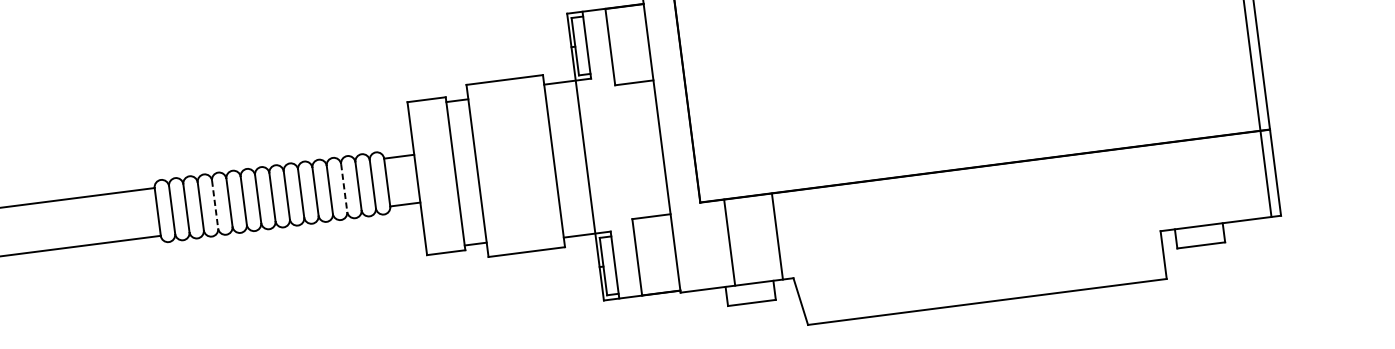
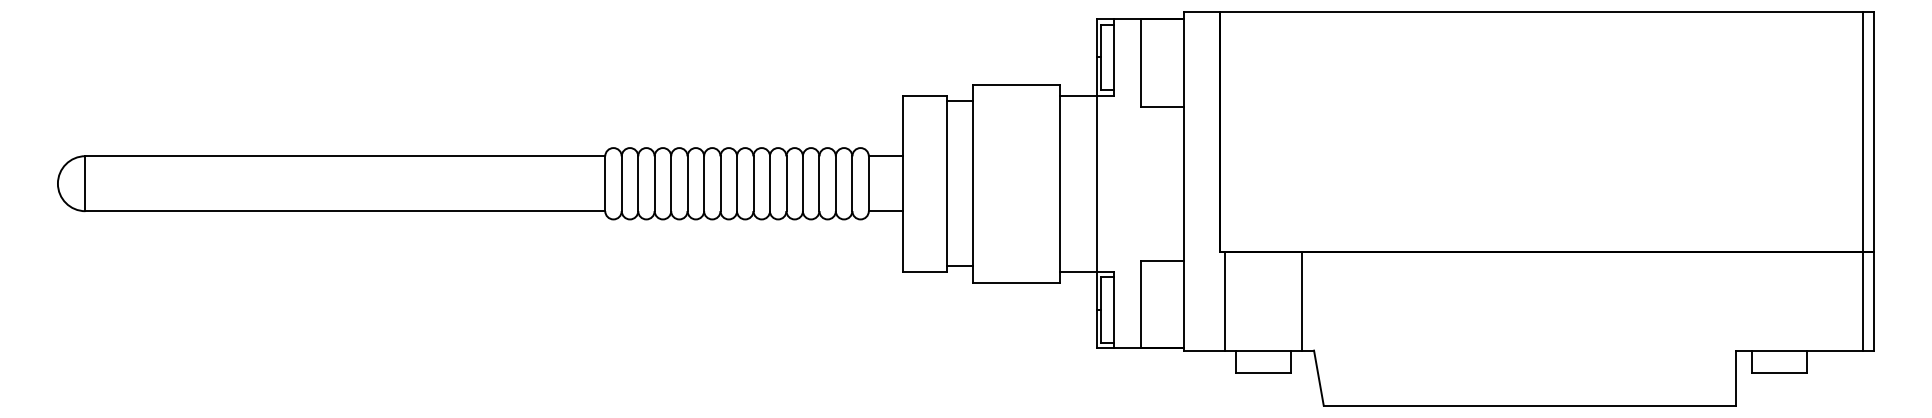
line: (344, 188) -> (819, 184), dashed -> solid
line: (215, 205) -> (671, 184), dashed -> solid
line: (729, 241) -> (1225, 300), moved

